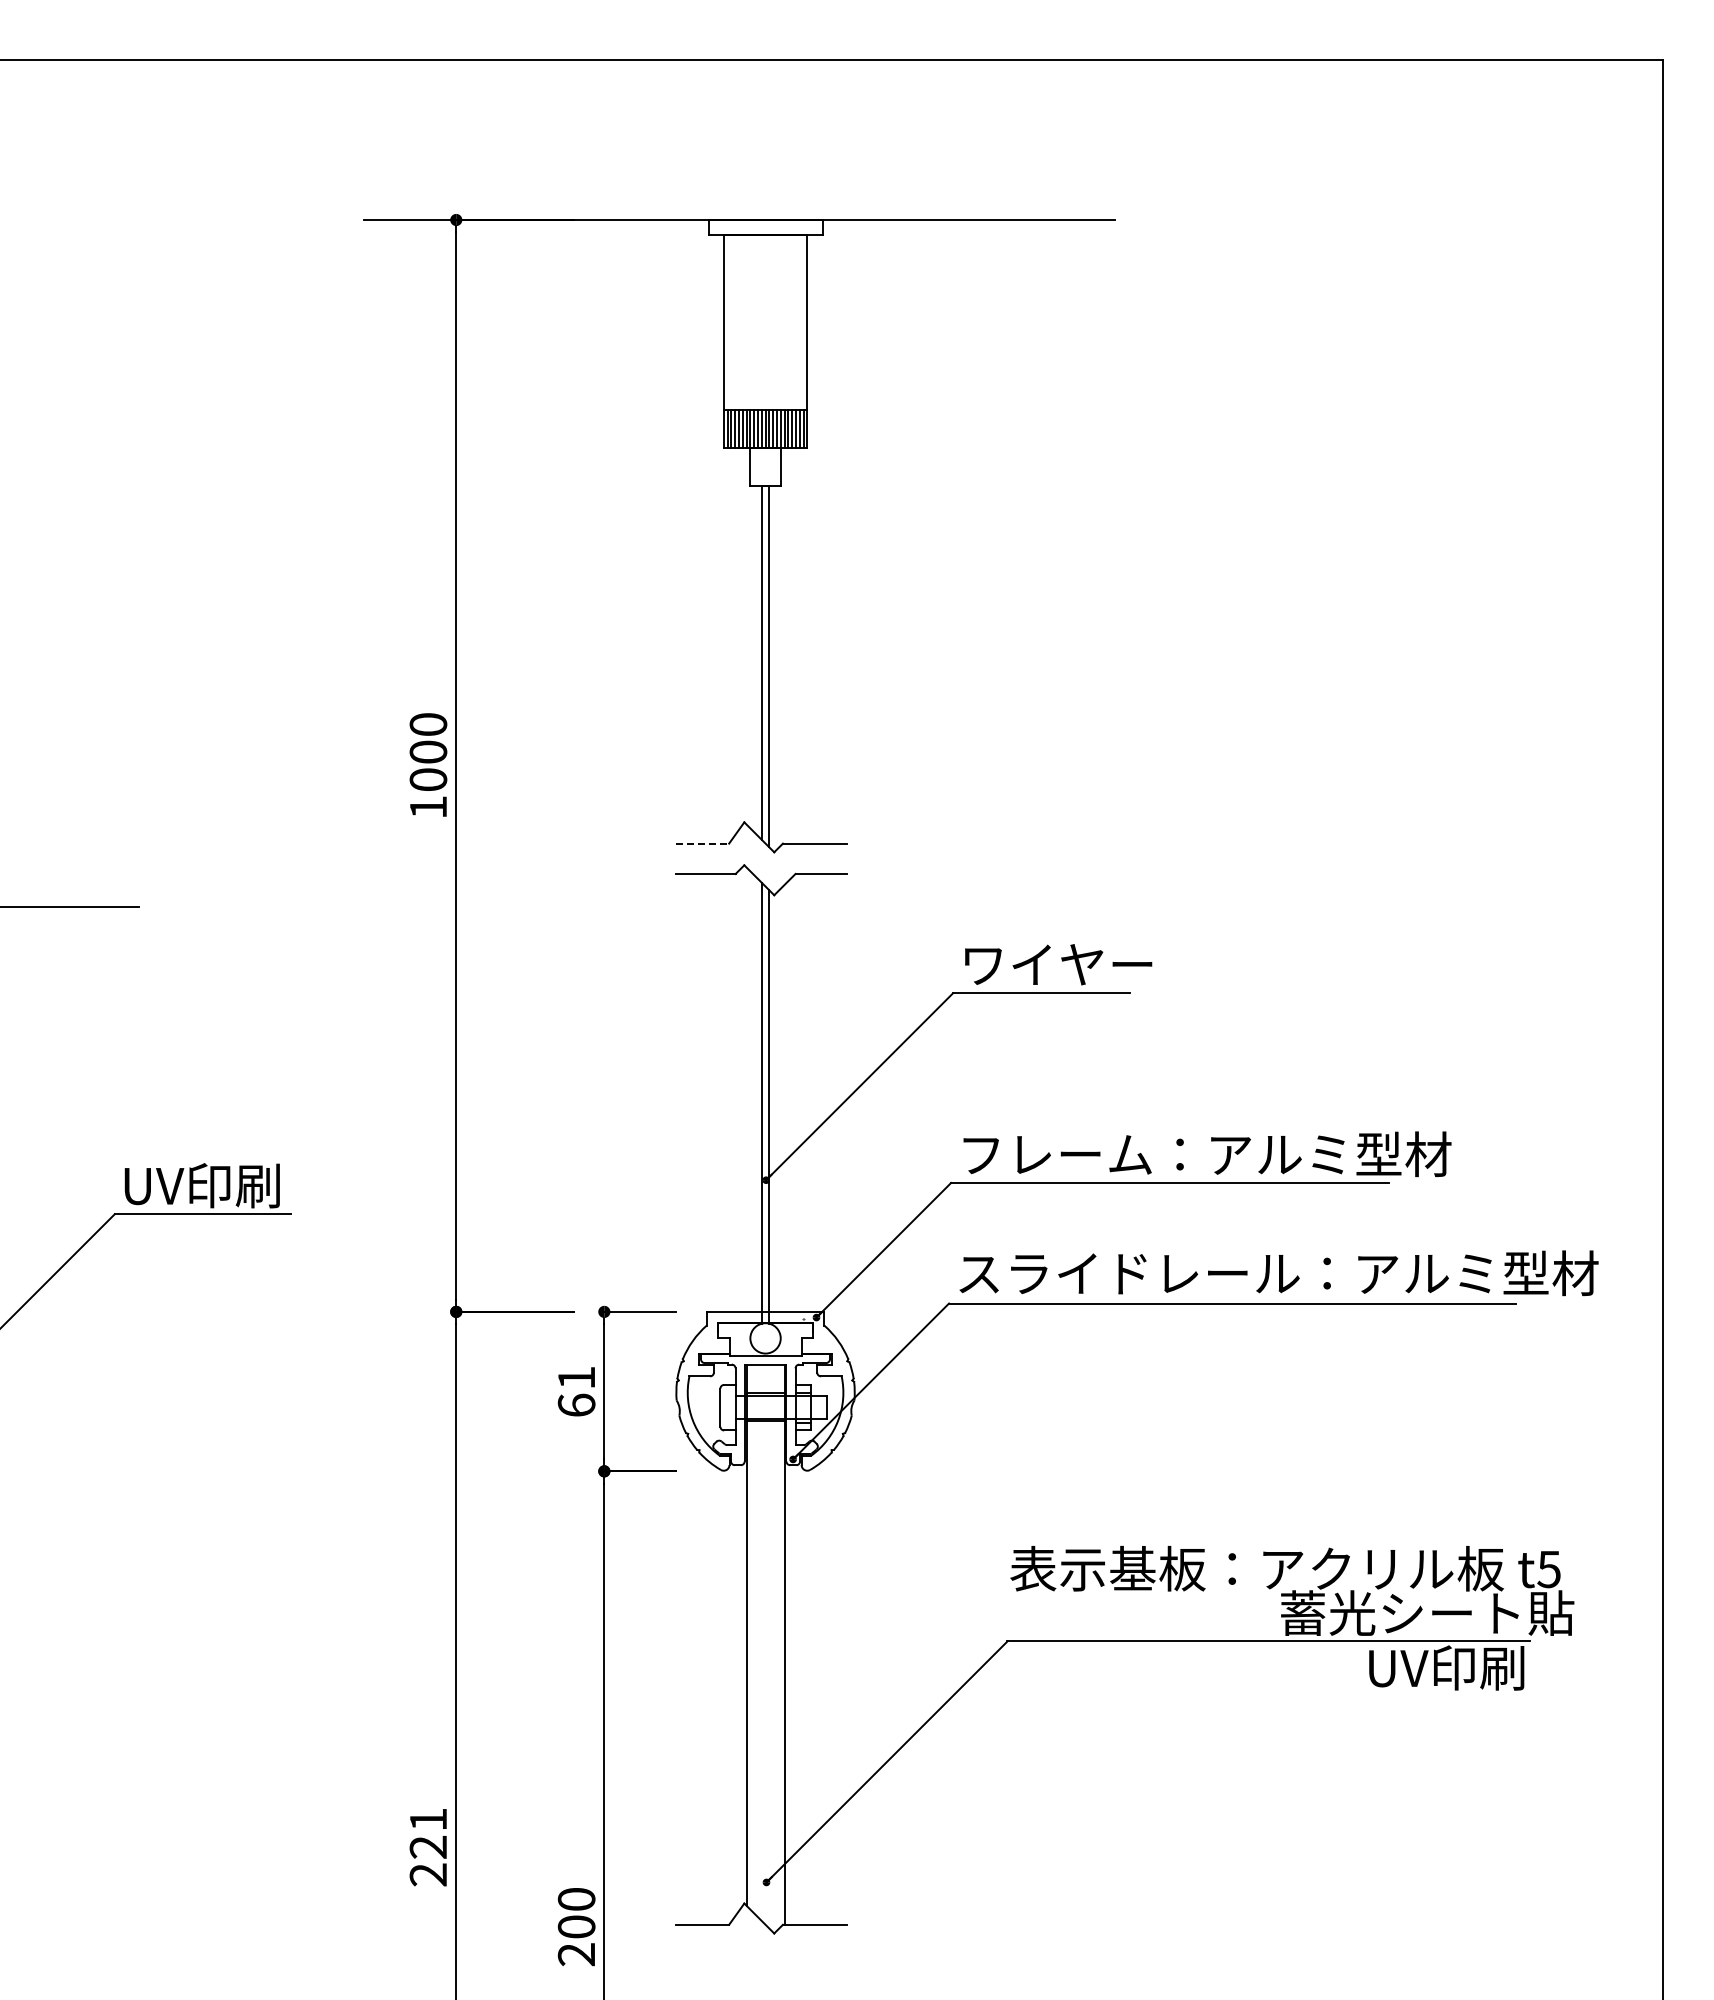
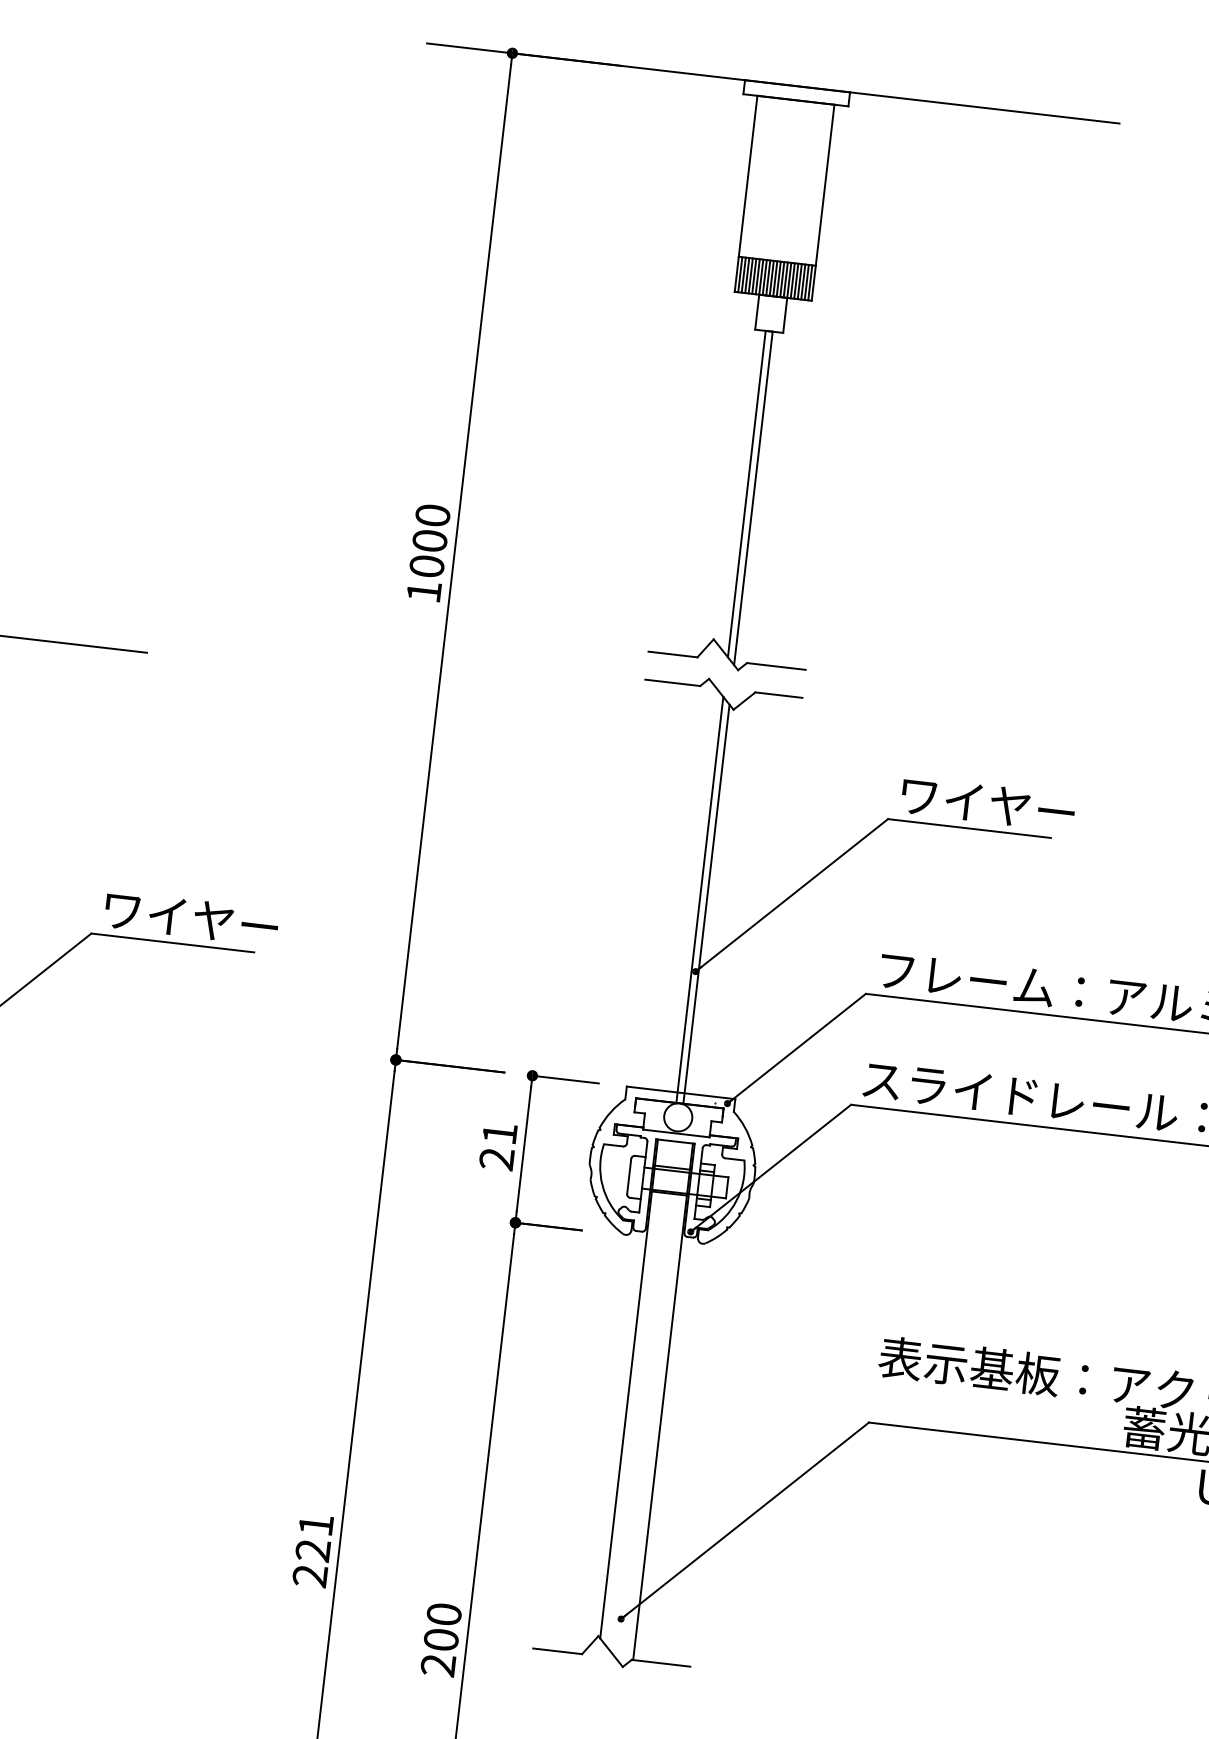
line: (702, 843) -> (672, 654), dashed -> solid
text: (218, 1185) -> (190, 918), UV印刷 -> ワイヤー
text: (576, 1404) -> (496, 1158), 61 -> 21

